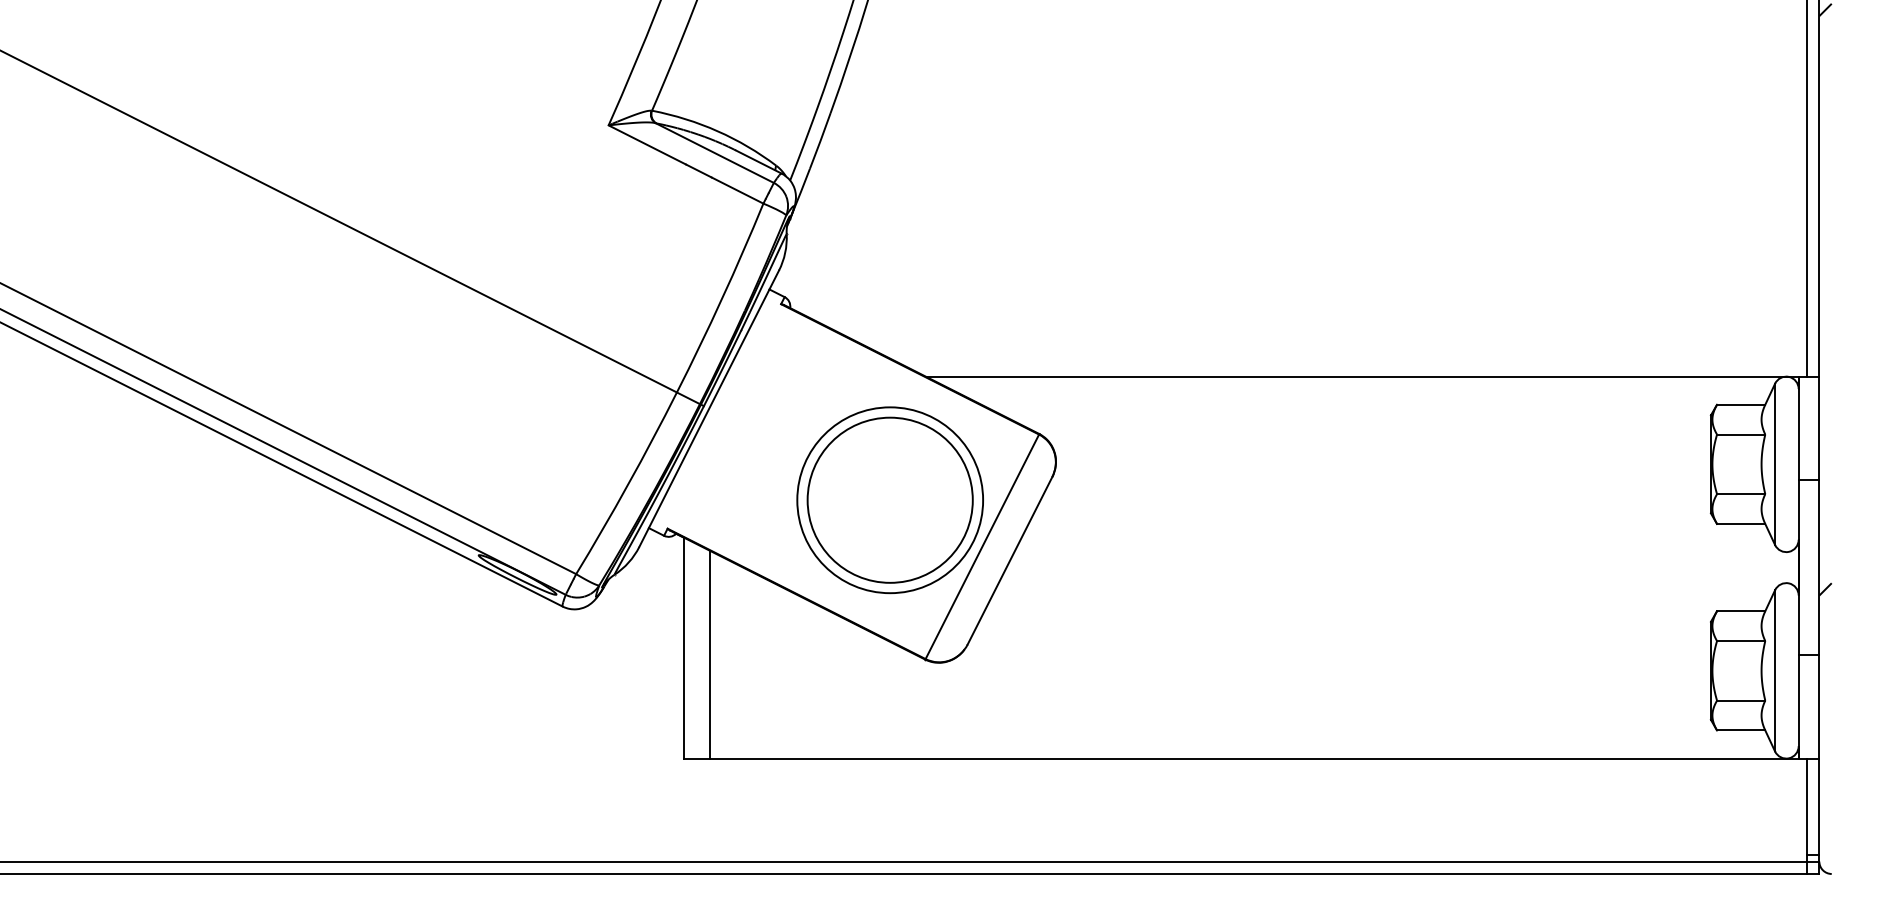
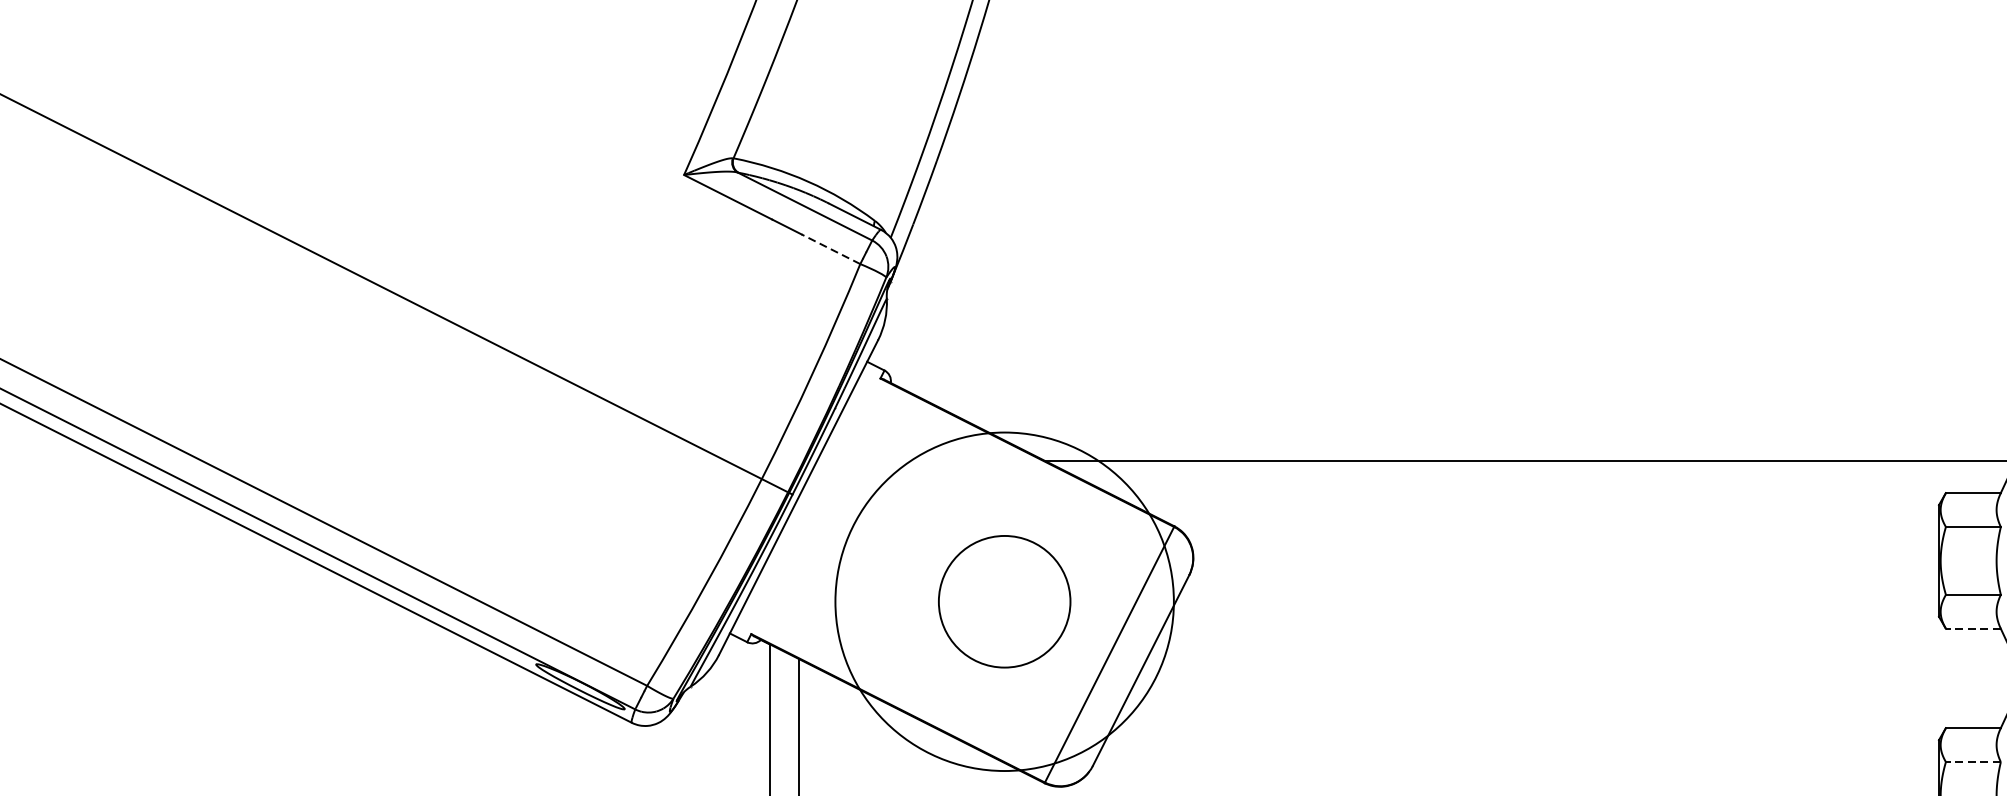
line: (737, 190) -> (830, 249), solid -> dashed
circle: (889, 499) -> (1003, 600), size x0.7
circle: (890, 500) -> (1004, 602), size x1.6
line: (1740, 523) -> (1972, 628), solid -> dashed
line: (1740, 641) -> (1972, 762), solid -> dashed

